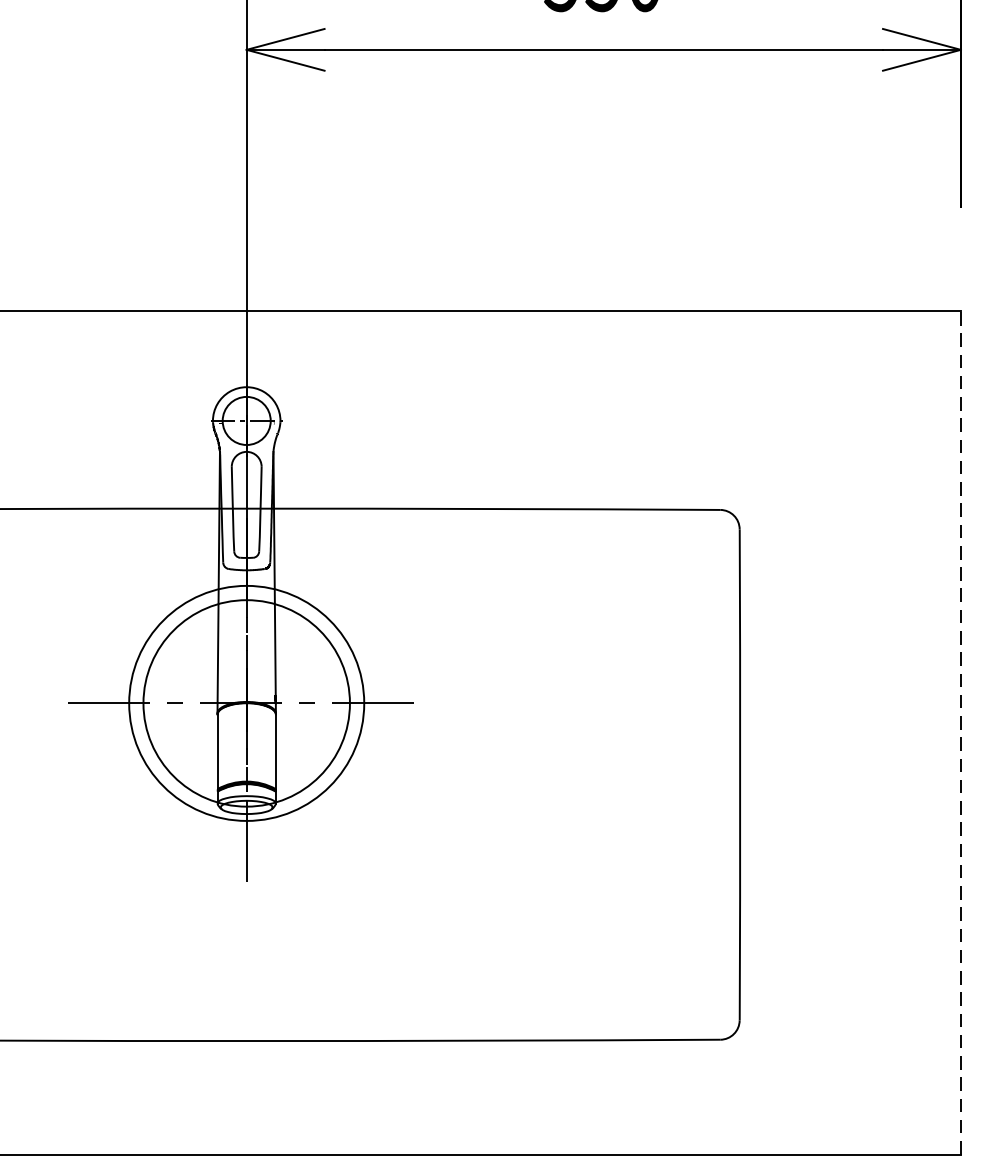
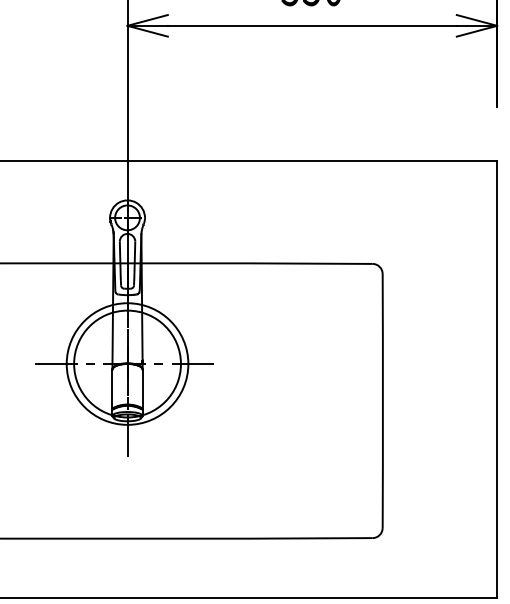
line: (961, 731) -> (497, 378), dashed -> solid

